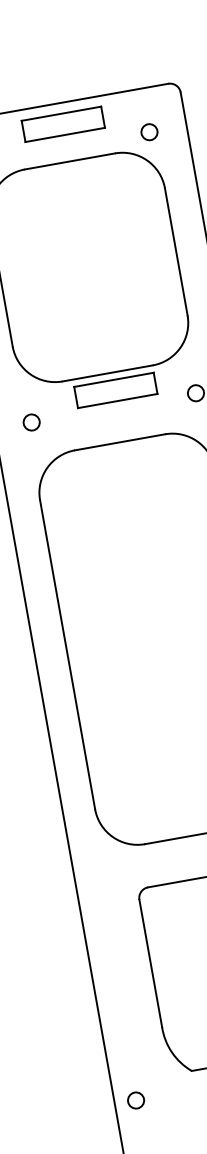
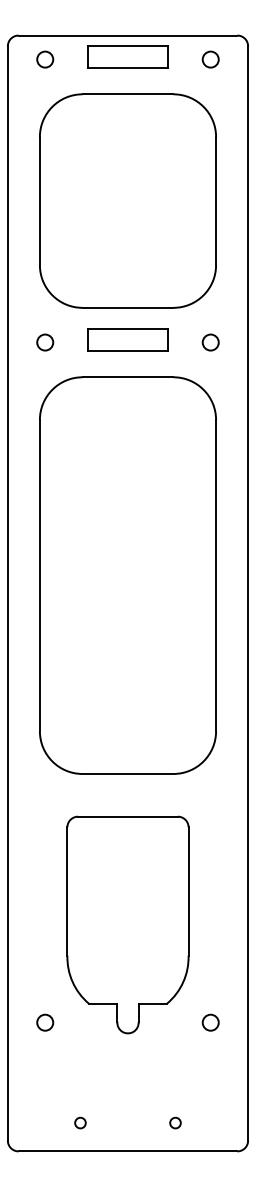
circle: (149, 132) -> (210, 59), moved
part: (115, 390) -> (127, 339), moved
circle: (136, 1100) -> (45, 1022), moved

